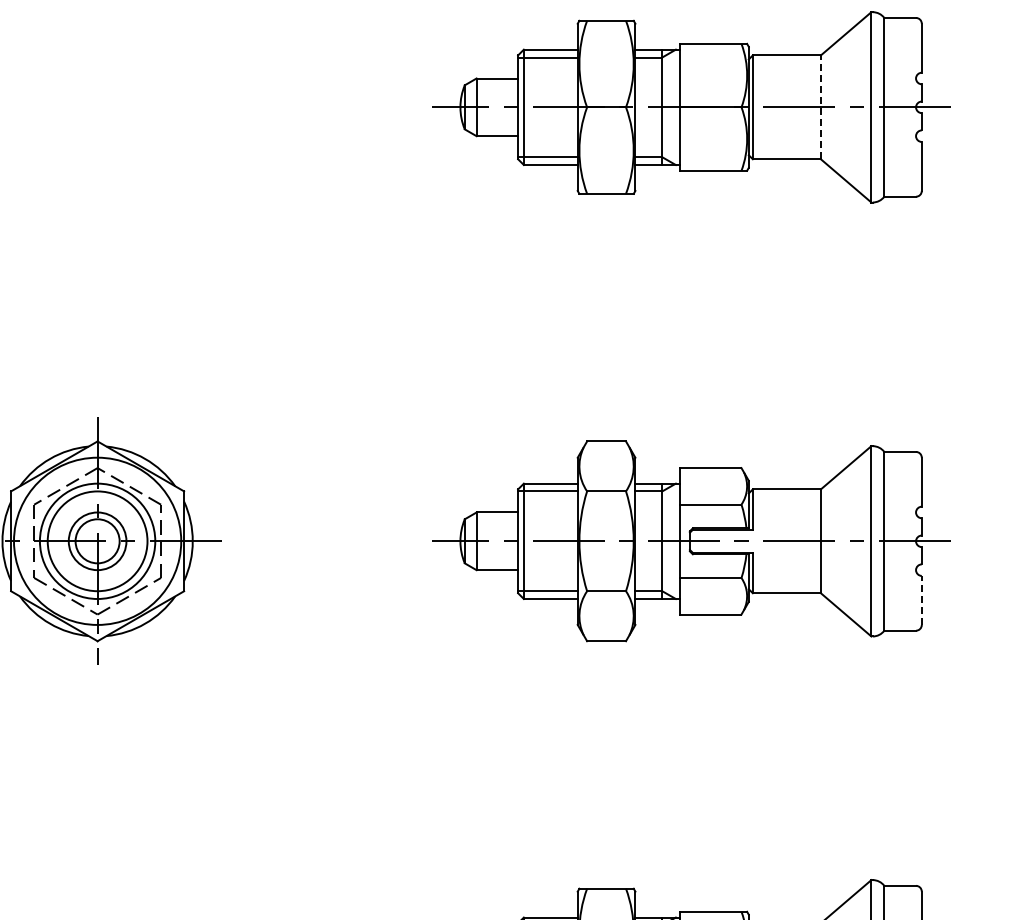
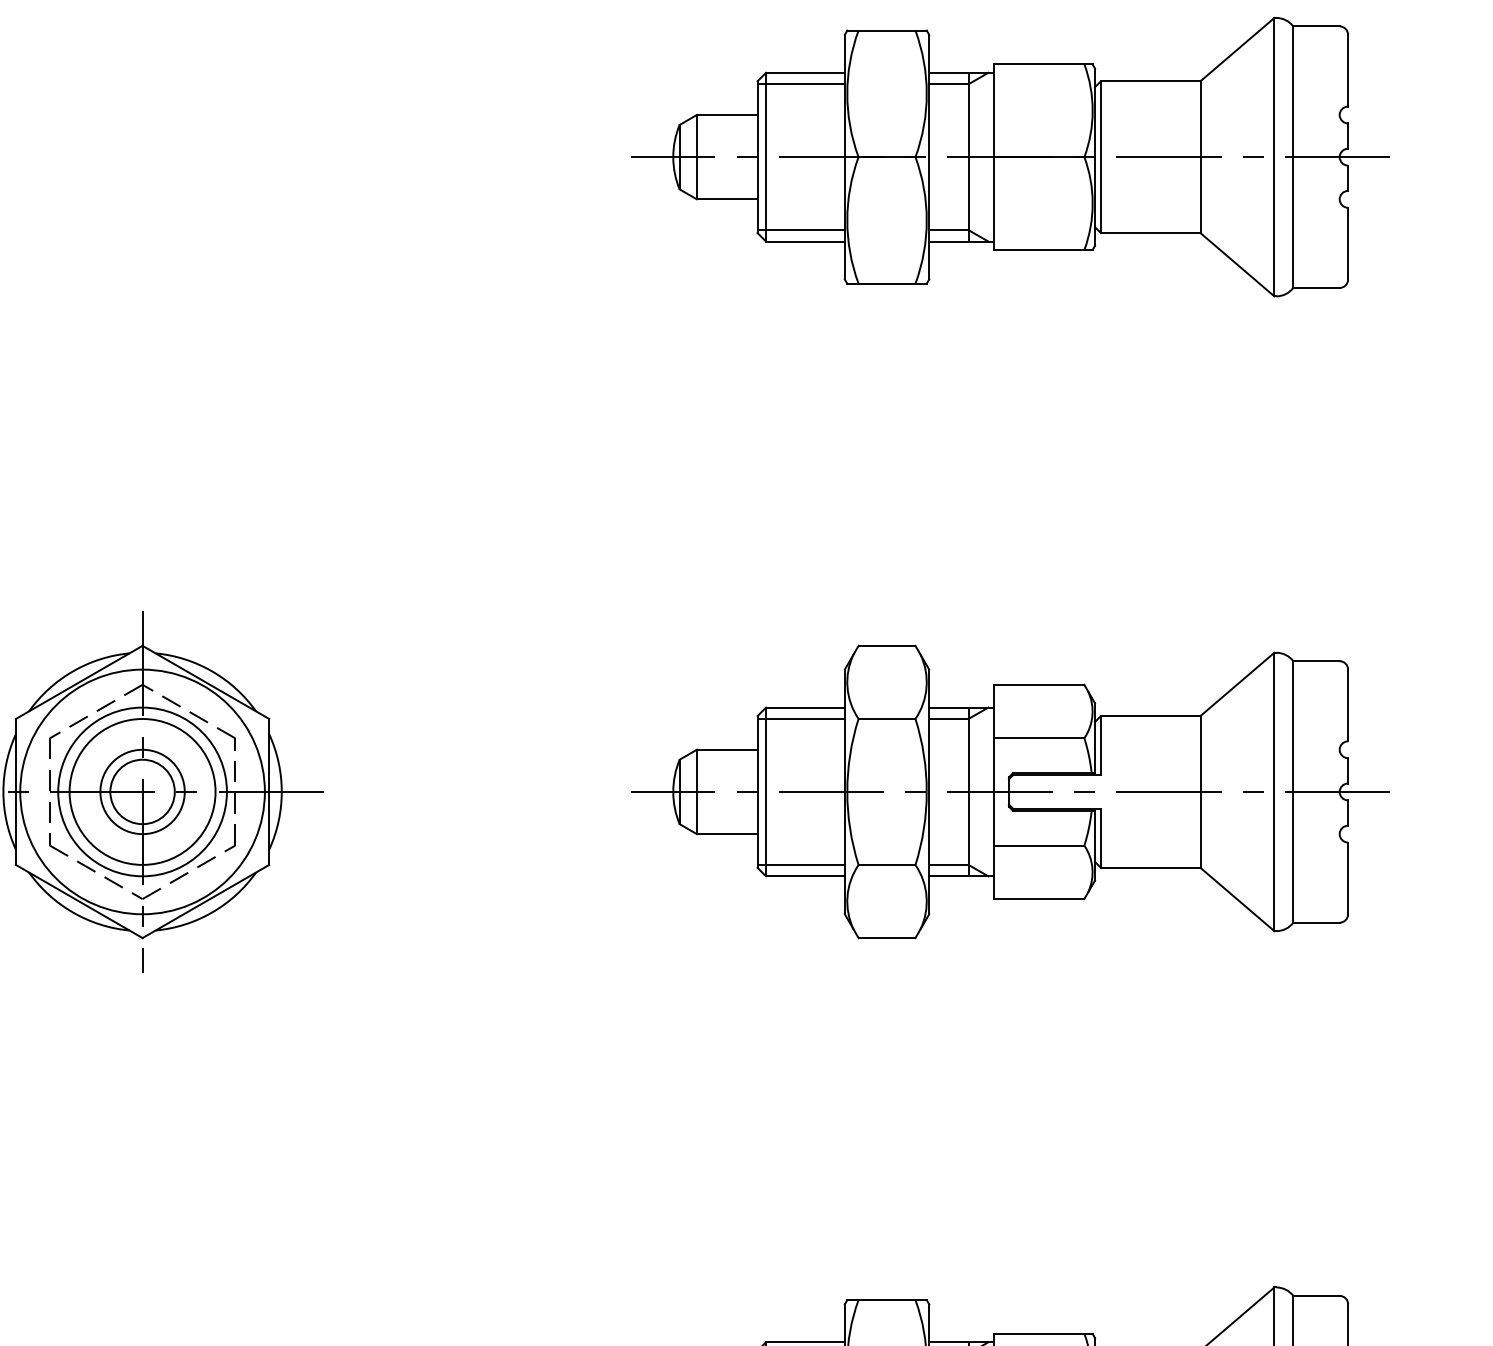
line: (820, 107) -> (1199, 157), dashed -> solid
line: (921, 600) -> (1347, 878), dashed -> solid

